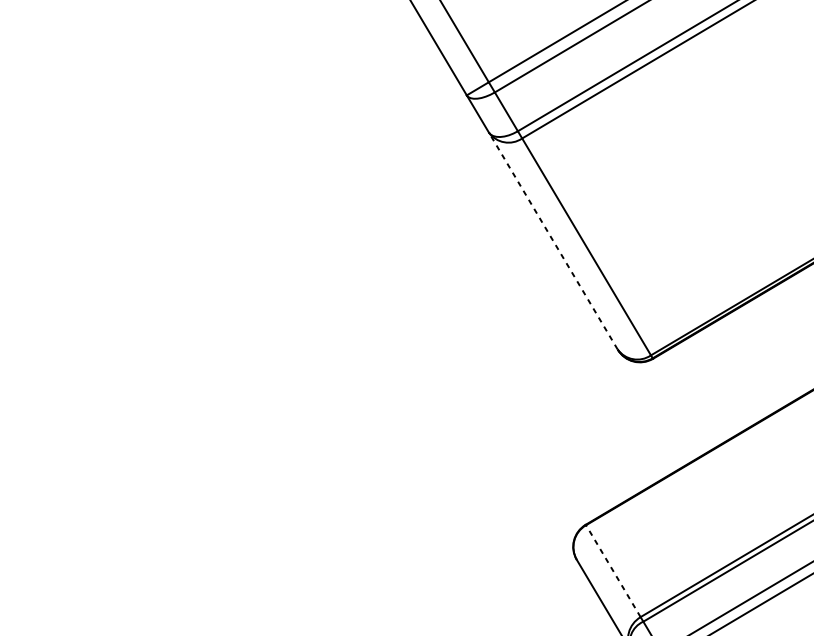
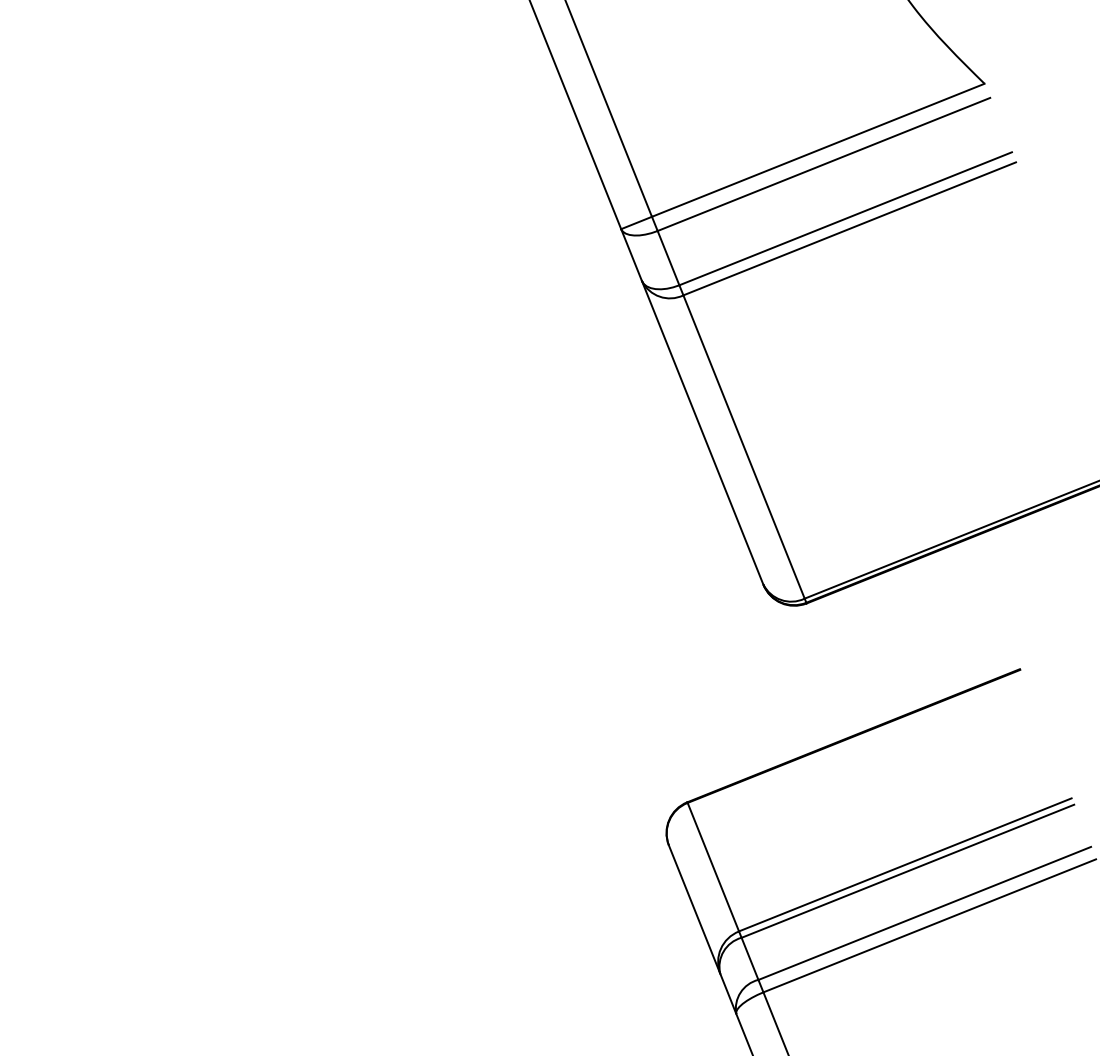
line: (553, 240) -> (702, 432), dashed -> solid
line: (613, 570) -> (713, 866), dashed -> solid

